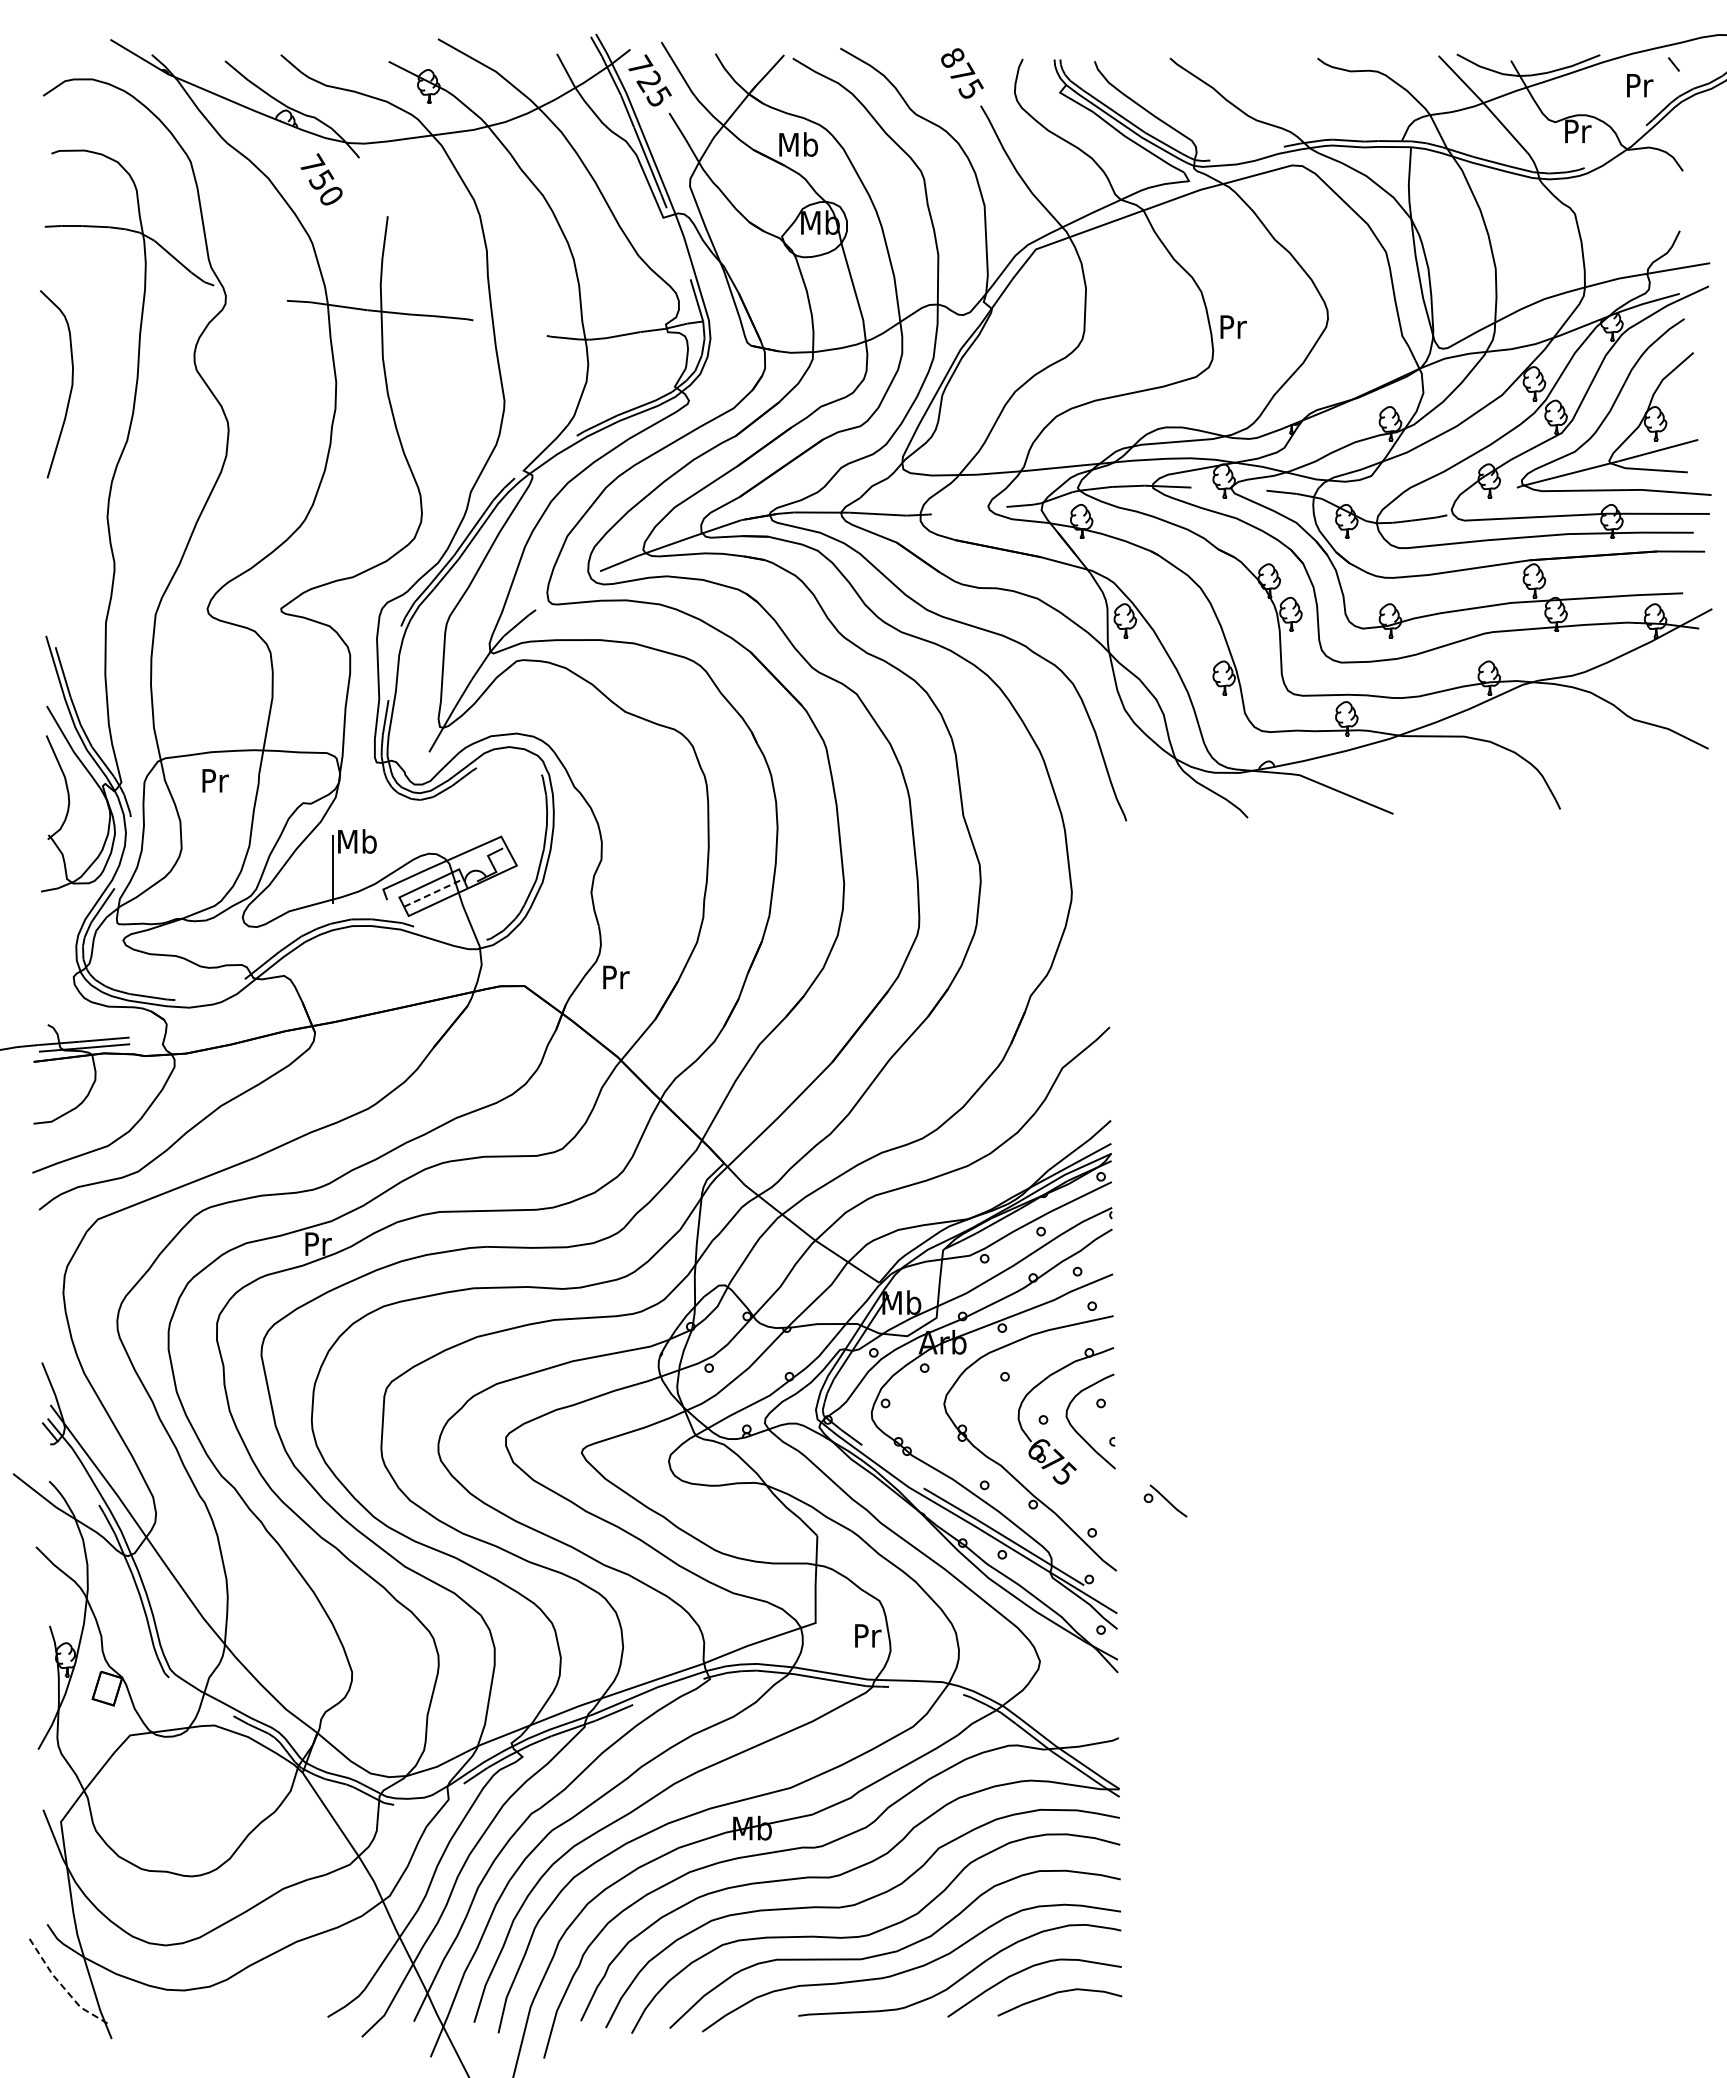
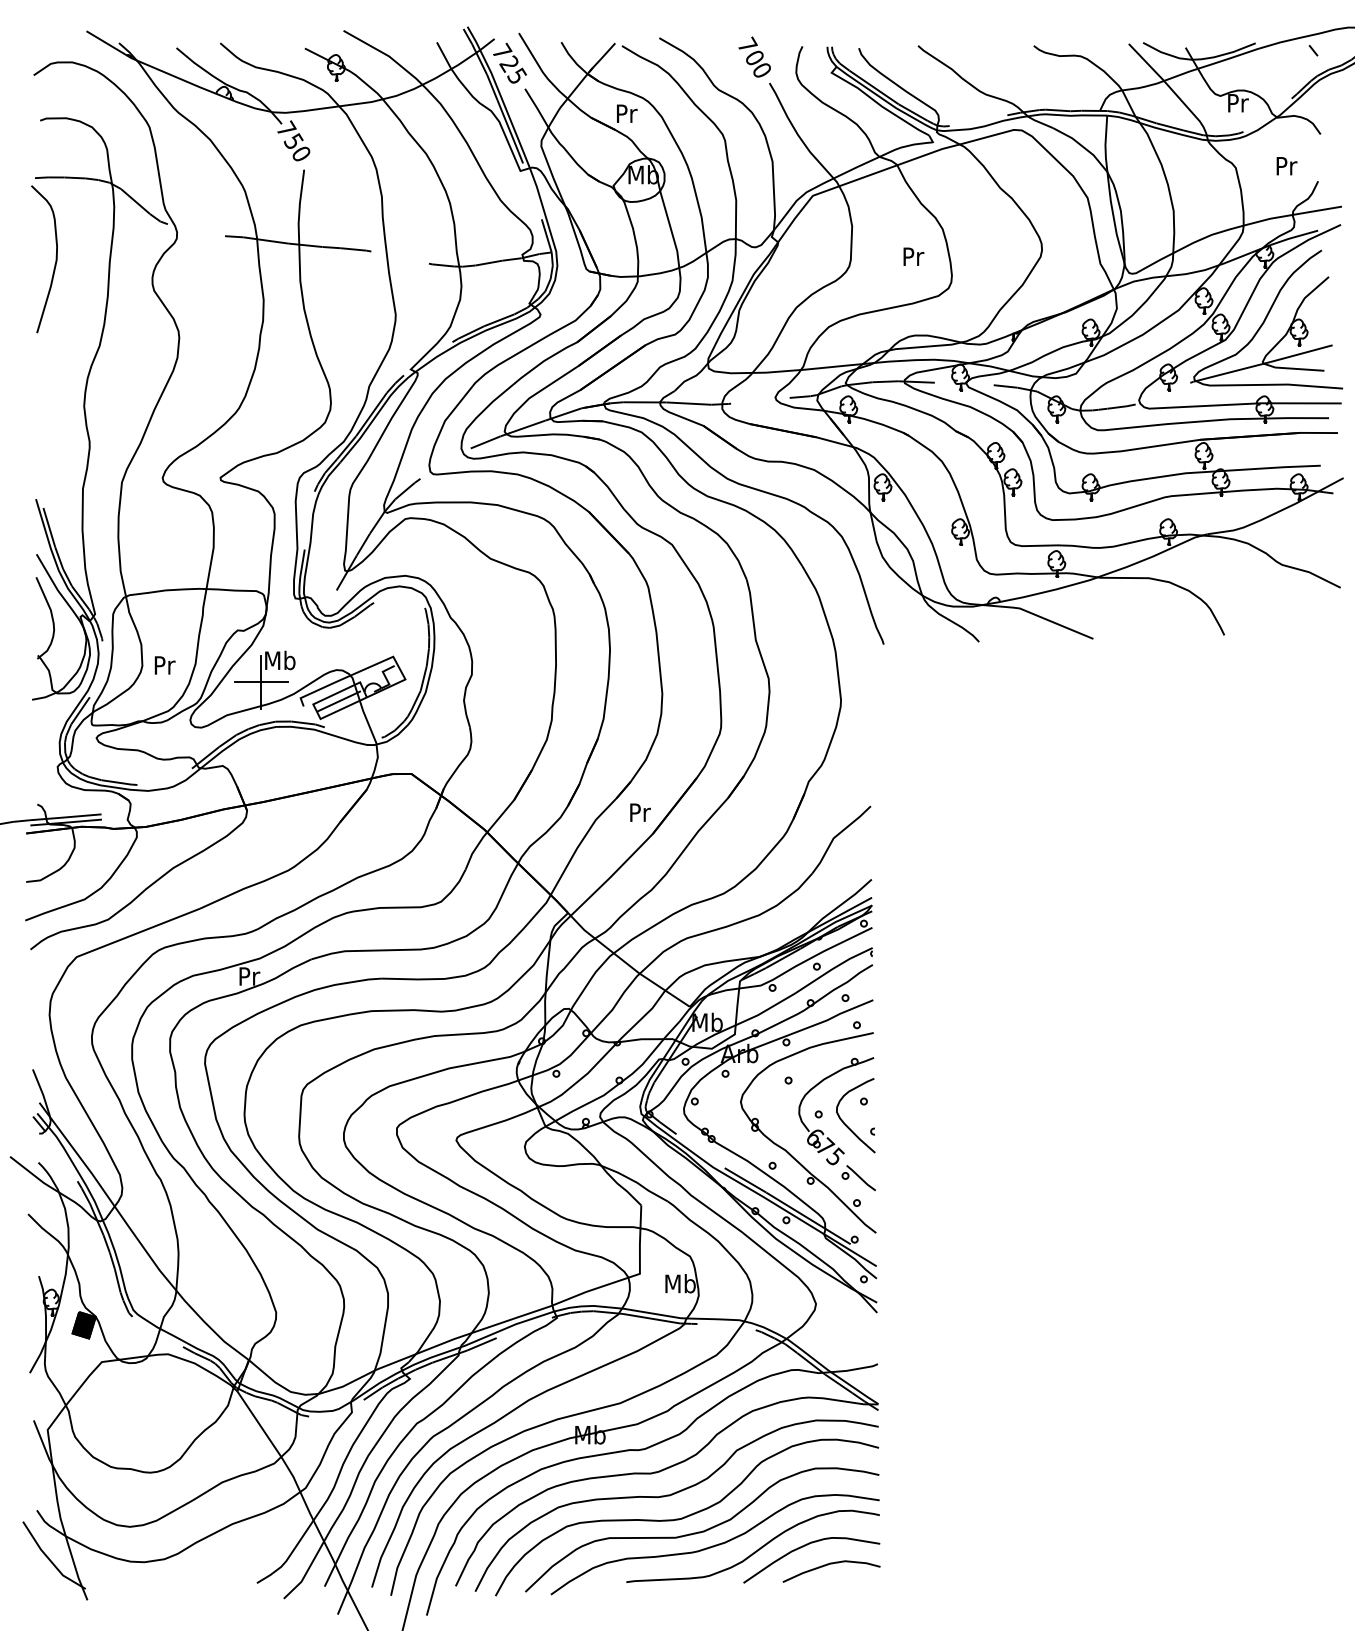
text: (962, 72) -> (755, 56), 875 -> 700
text: (1640, 85) -> (1287, 166), moved
text: (798, 144) -> (626, 113), Mb -> Pr
text: (321, 179) -> (293, 140), moved
text: (1233, 326) -> (913, 256), moved
curve: (70, 388) -> (55, 262), moved
text: (215, 780) -> (165, 665), moved
line: (332, 869) -> (260, 682), added
line: (432, 893) -> (339, 701), dashed -> solid
text: (616, 977) -> (640, 812), moved
part: (1165, 1500) -> (858, 1177), moved
text: (867, 1635) -> (680, 1283), Pr -> Mb
fill: (107, 1688) -> (84, 1325), added
line: (63, 1987) -> (49, 1559), dashed -> solid

